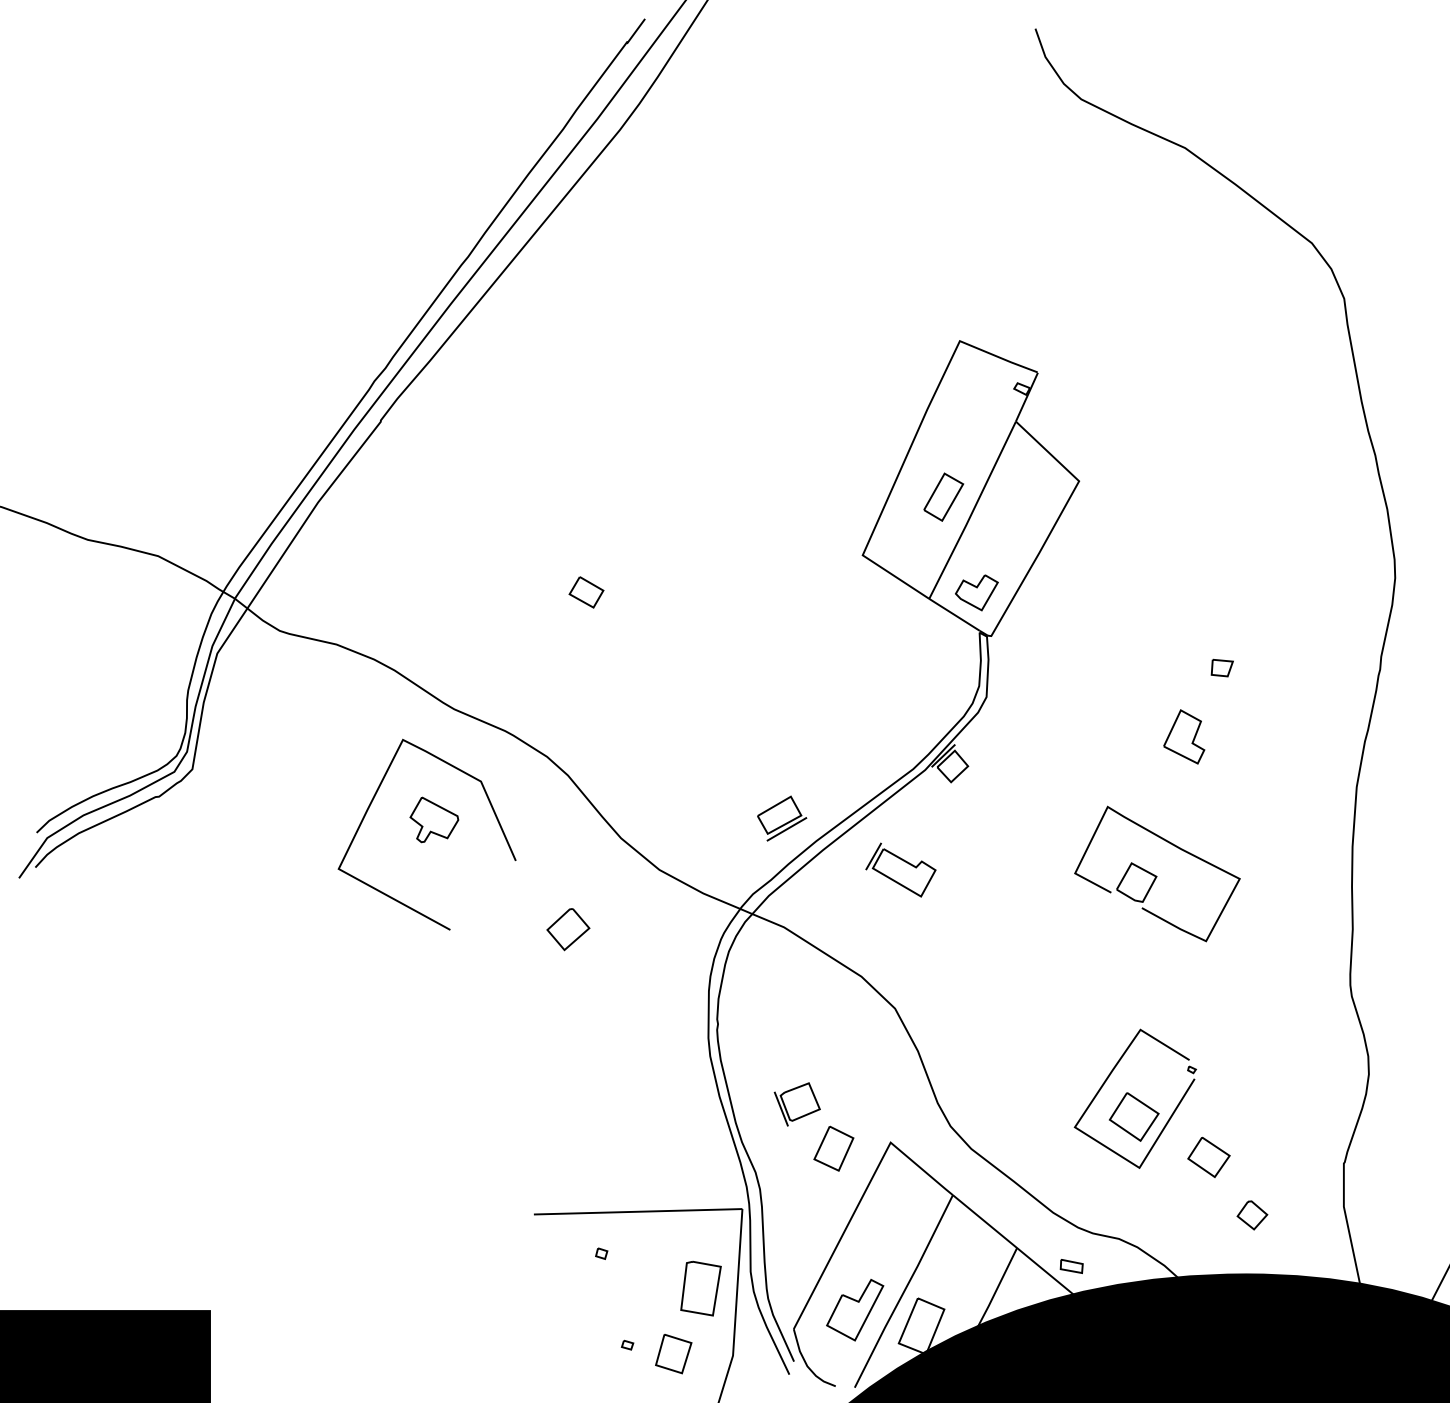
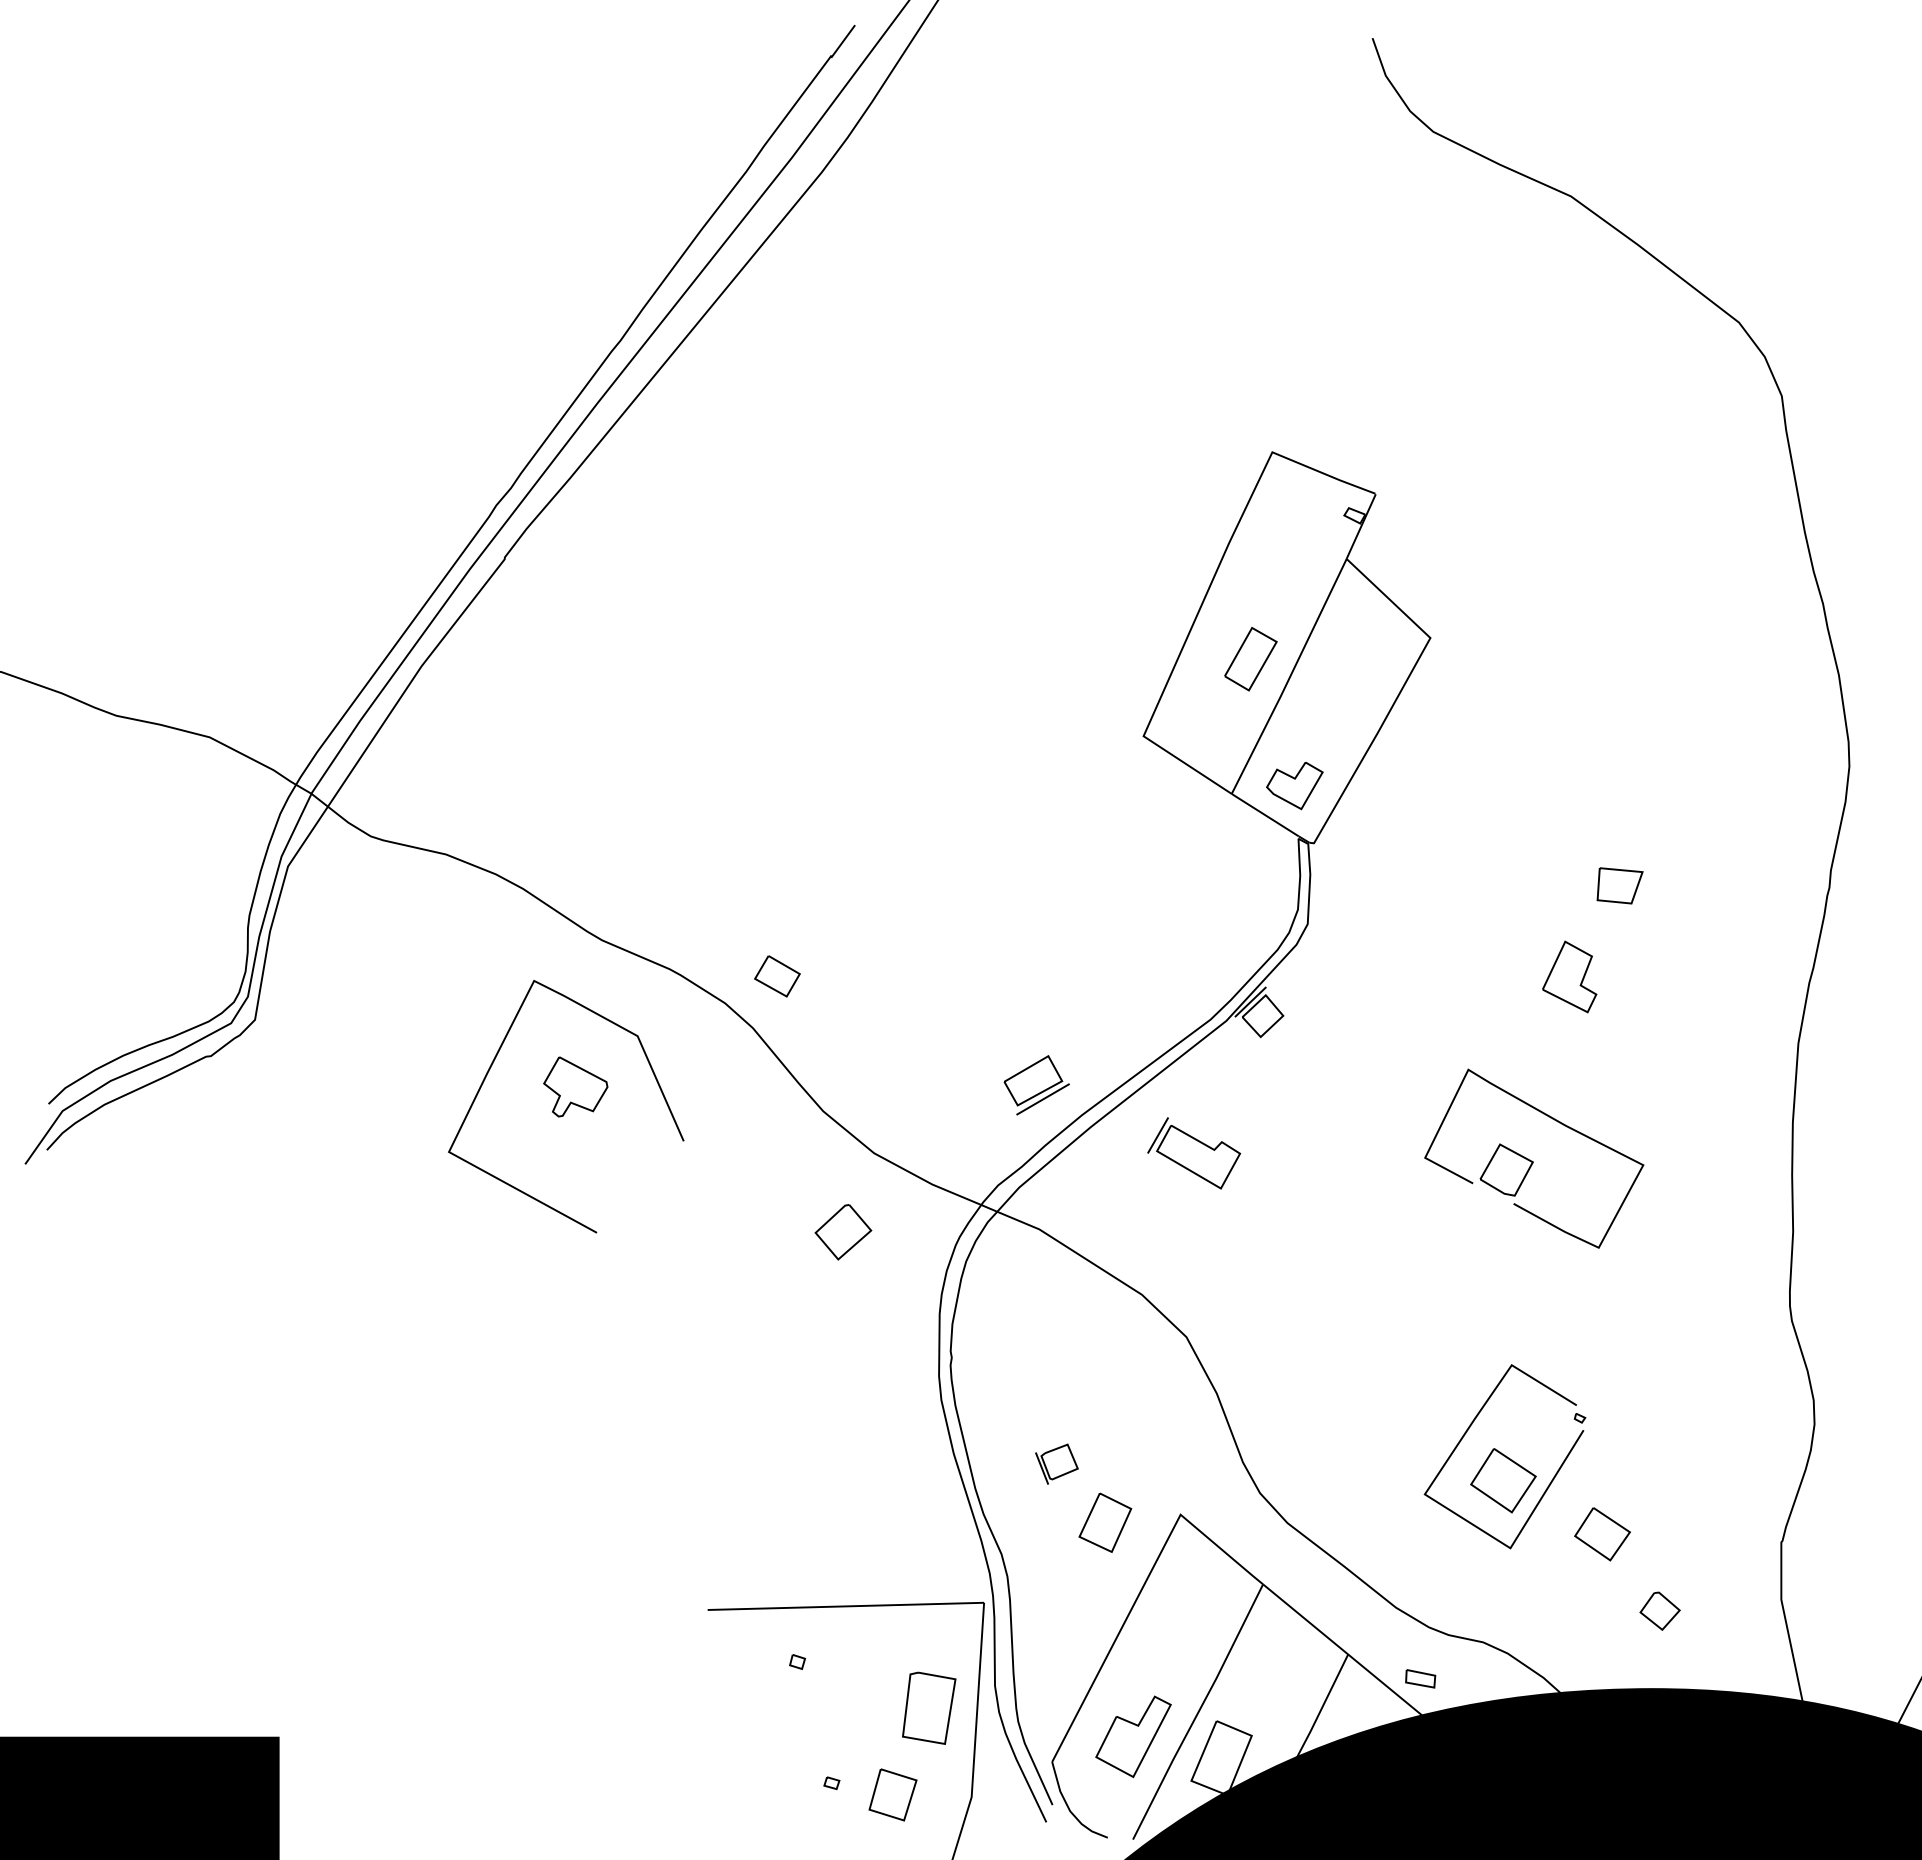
part: (586, 592) -> (777, 976), moved
part: (1222, 667) -> (1620, 885), size x1.6
part: (568, 929) -> (843, 1232), moved
part: (797, 1104) -> (1056, 1464), size x0.7

